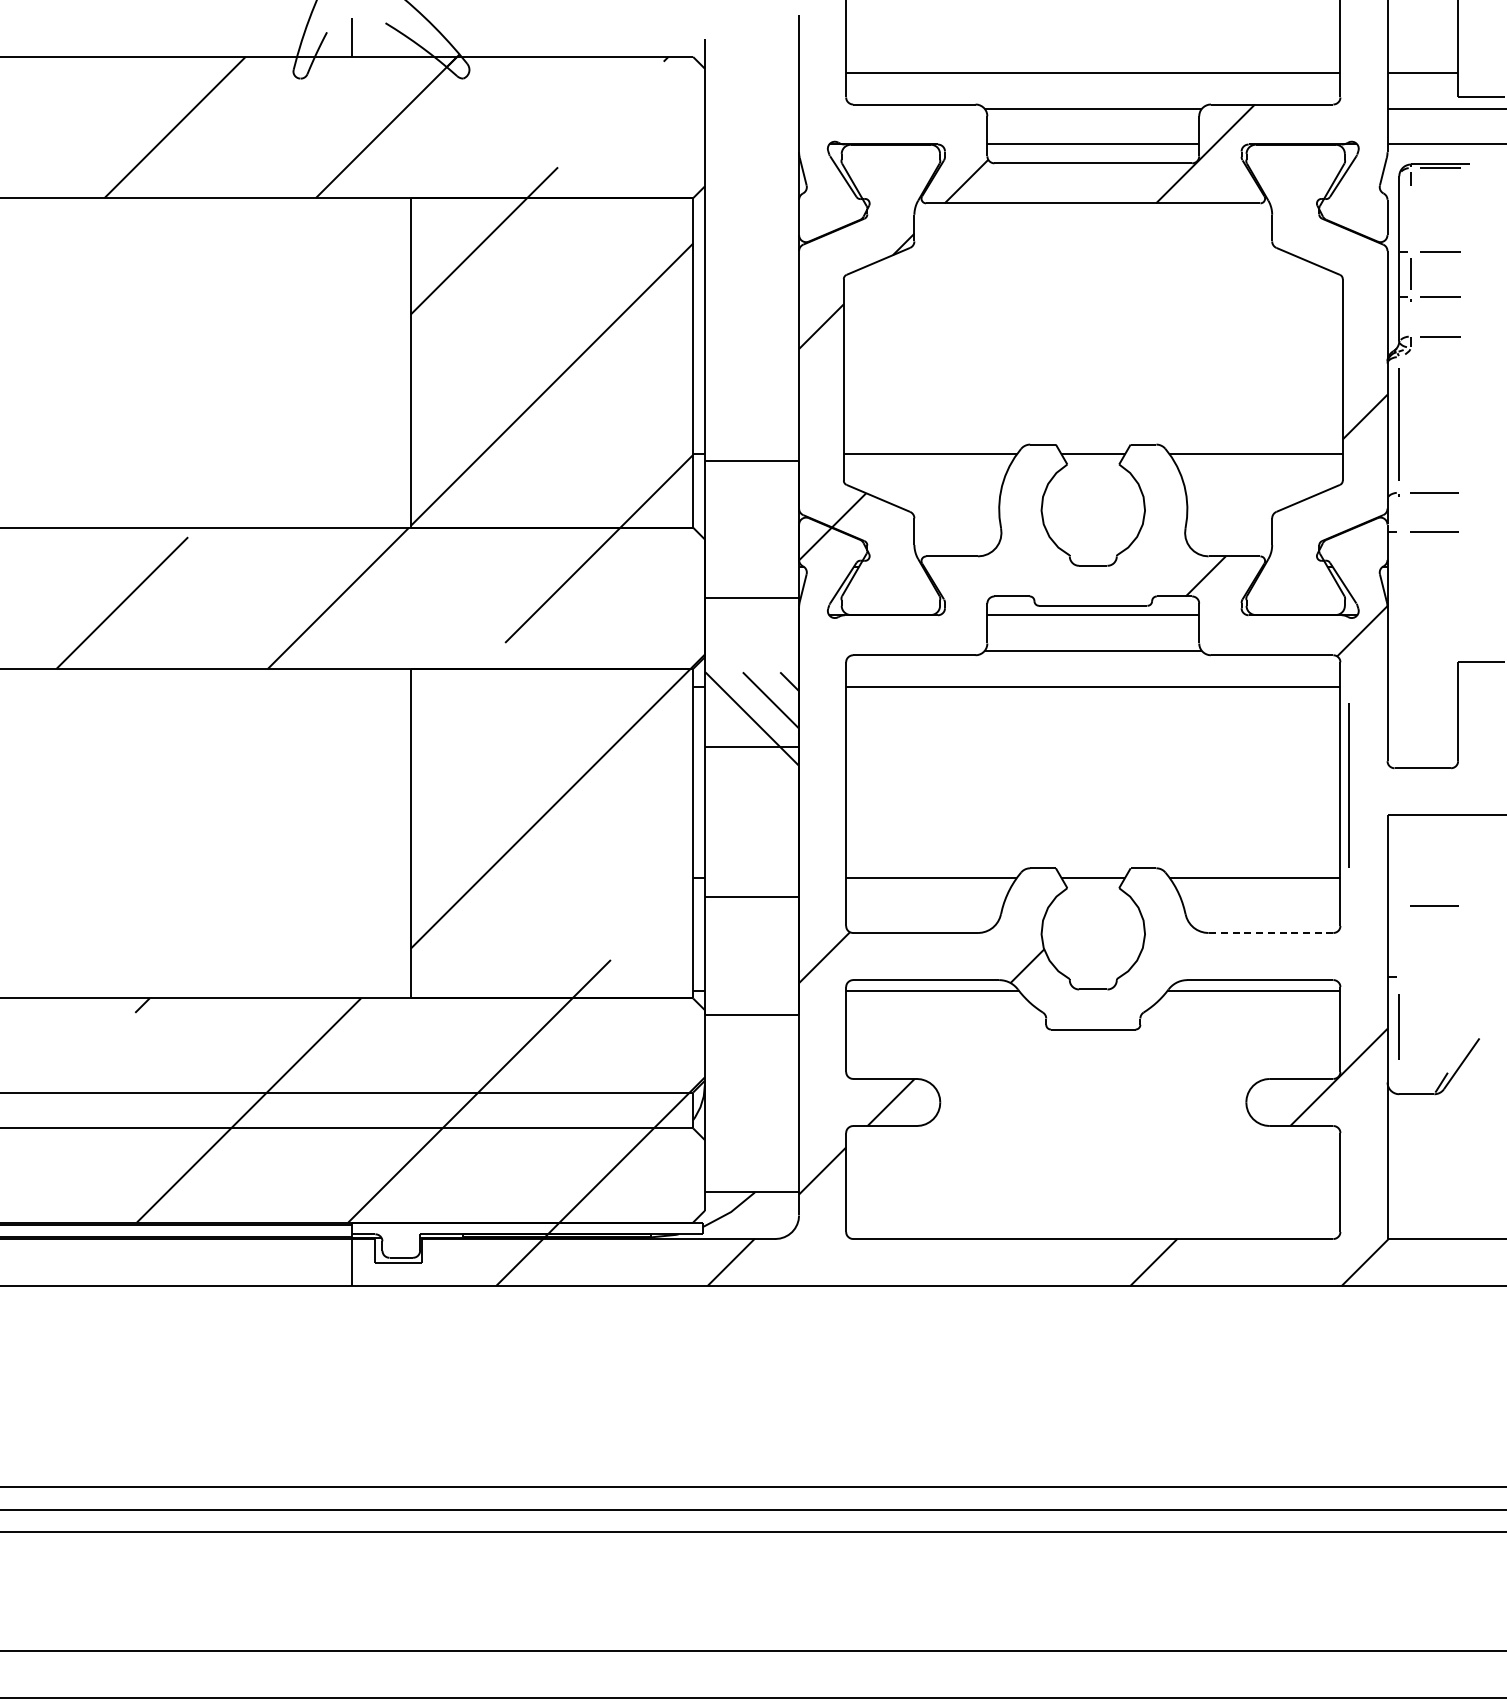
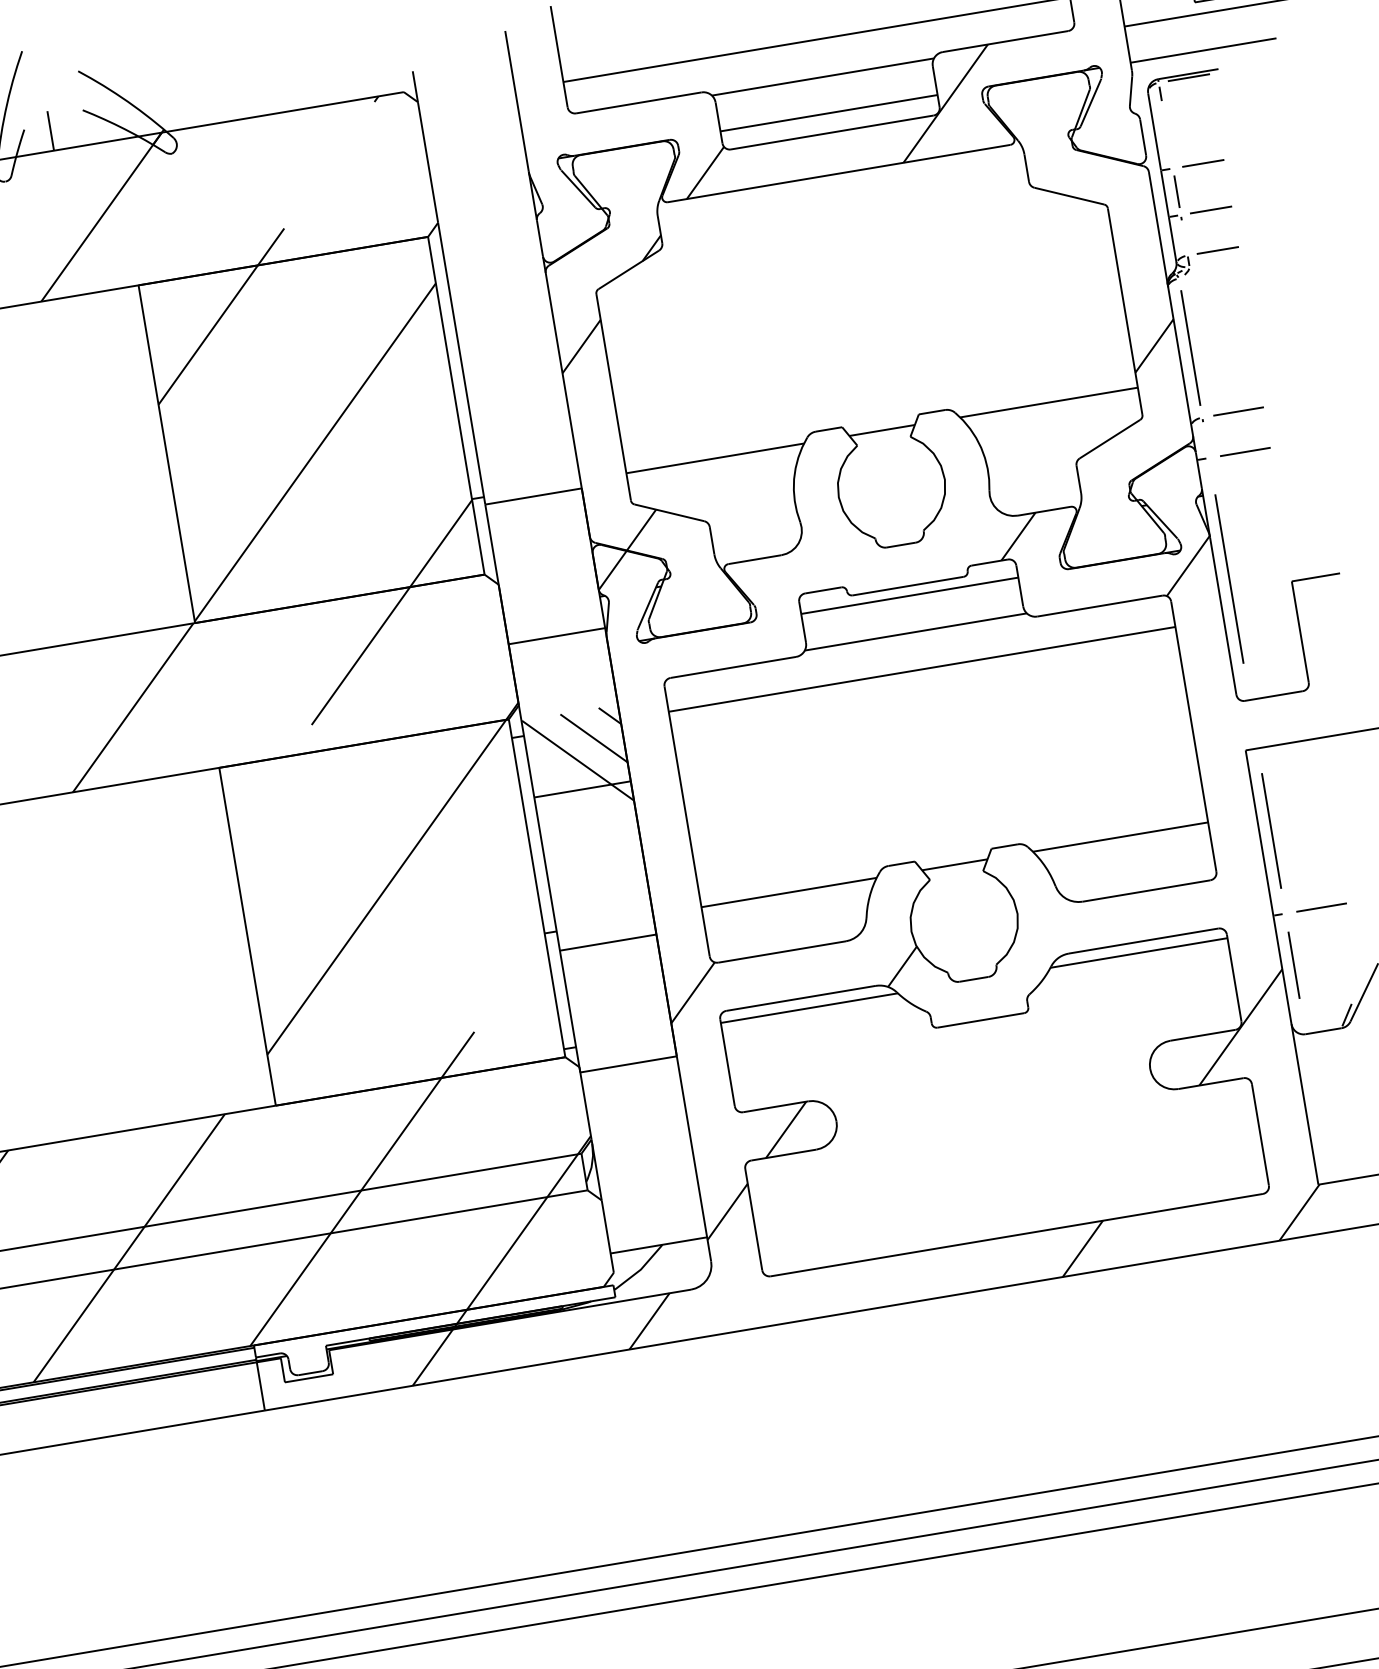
line: (1348, 785) -> (1228, 579), moved
line: (1398, 895) -> (1270, 830), added
line: (1434, 905) -> (1321, 907), moved
line: (1270, 933) -> (1146, 891), dashed -> solid

